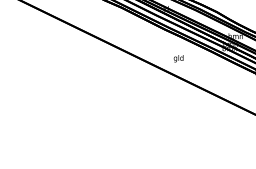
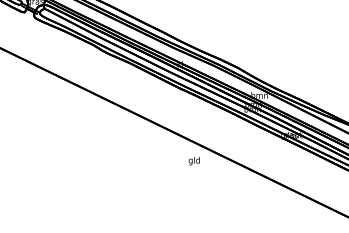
text: (177, 59) -> (193, 161), moved

